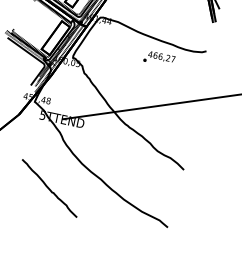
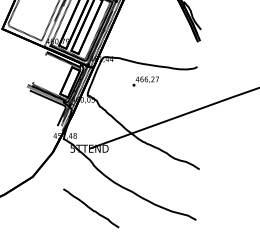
text: (159, 58) -> (145, 81), moved

